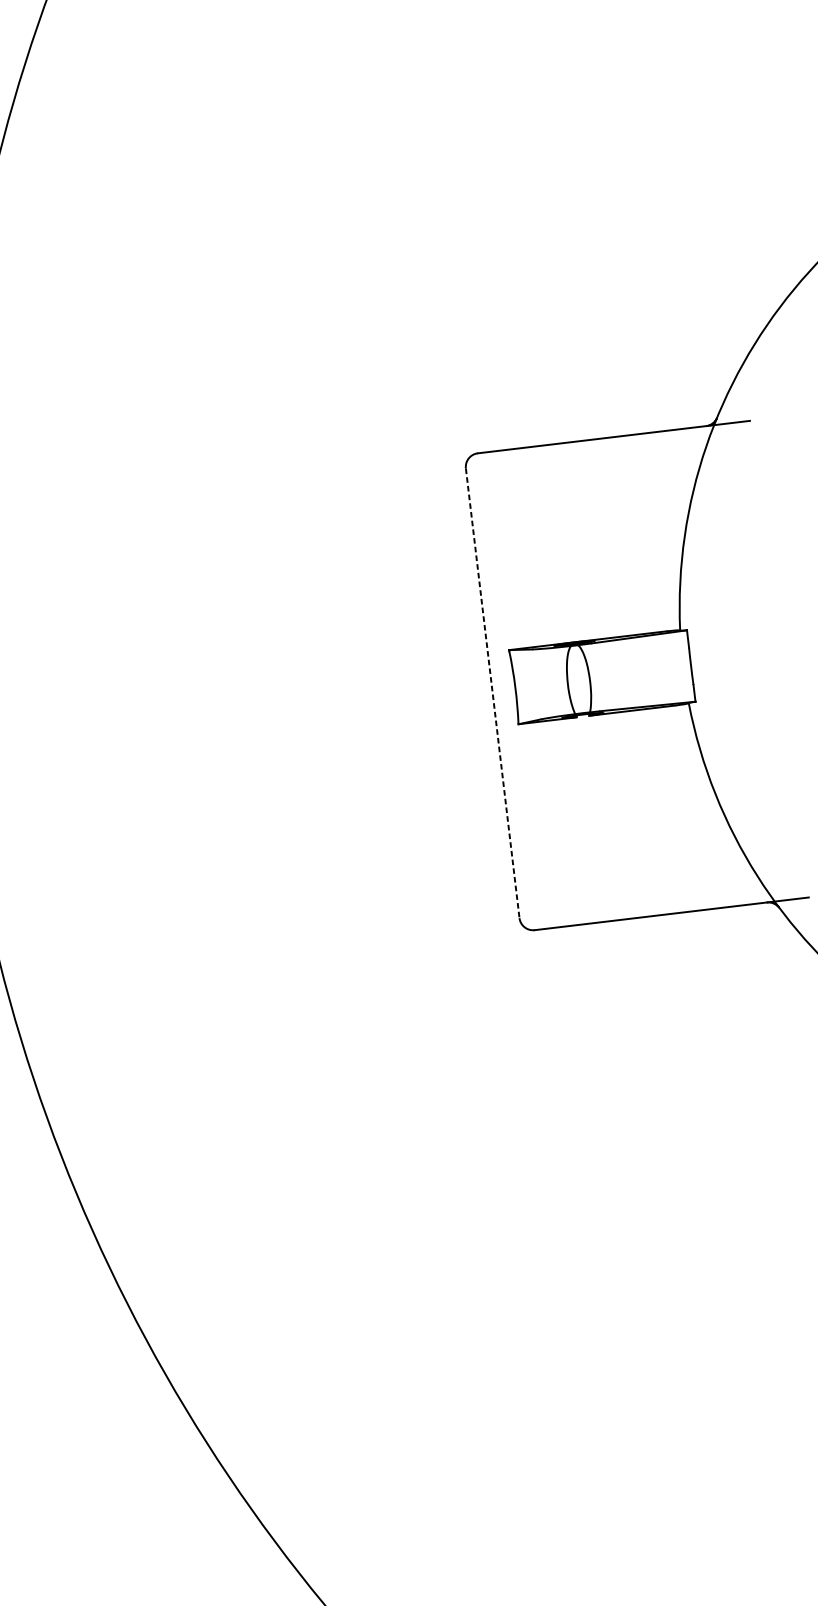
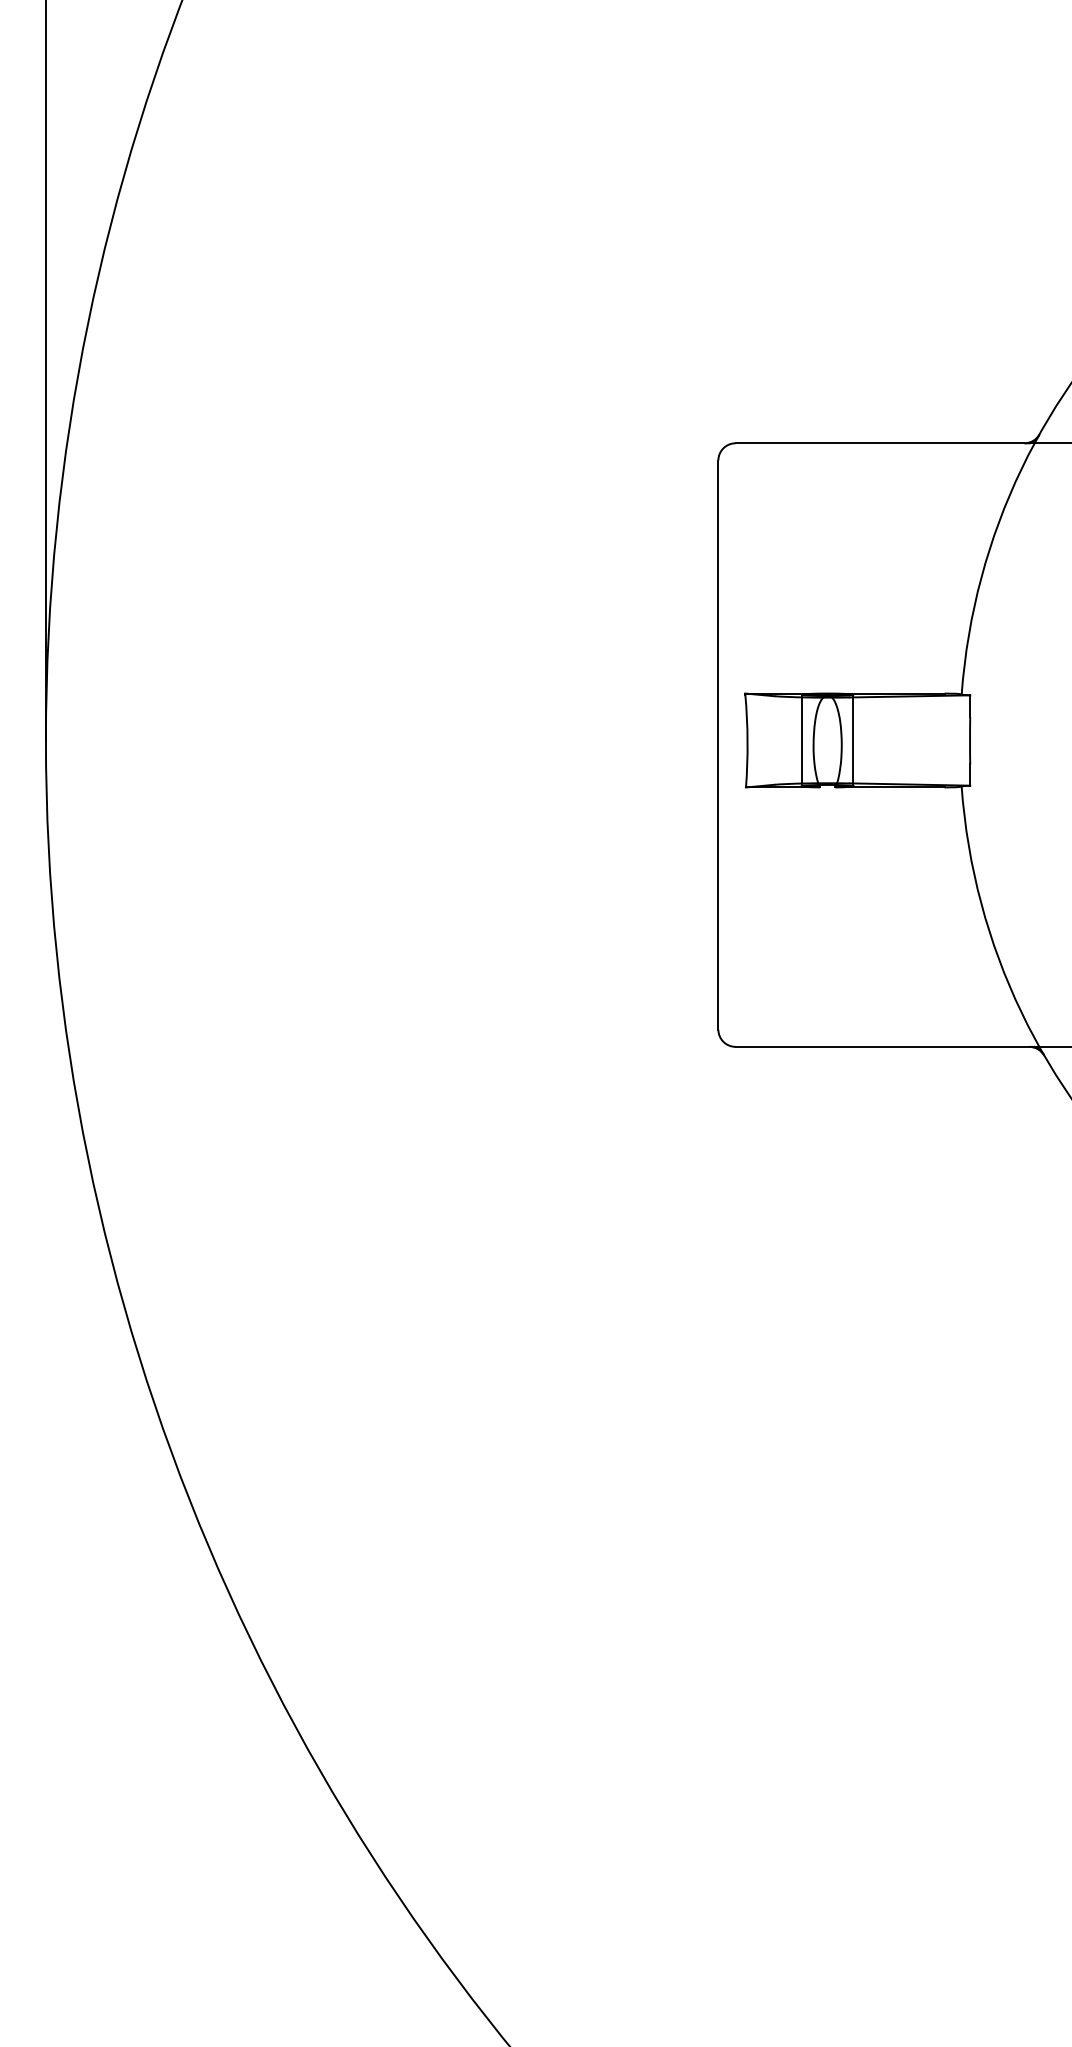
line: (599, 677) -> (853, 740), added
line: (557, 681) -> (801, 740), added
line: (492, 693) -> (718, 745), dashed -> solid

